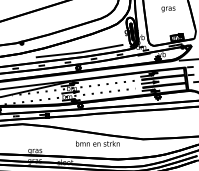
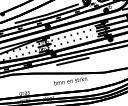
line: (104, 118) -> (72, 61), added

